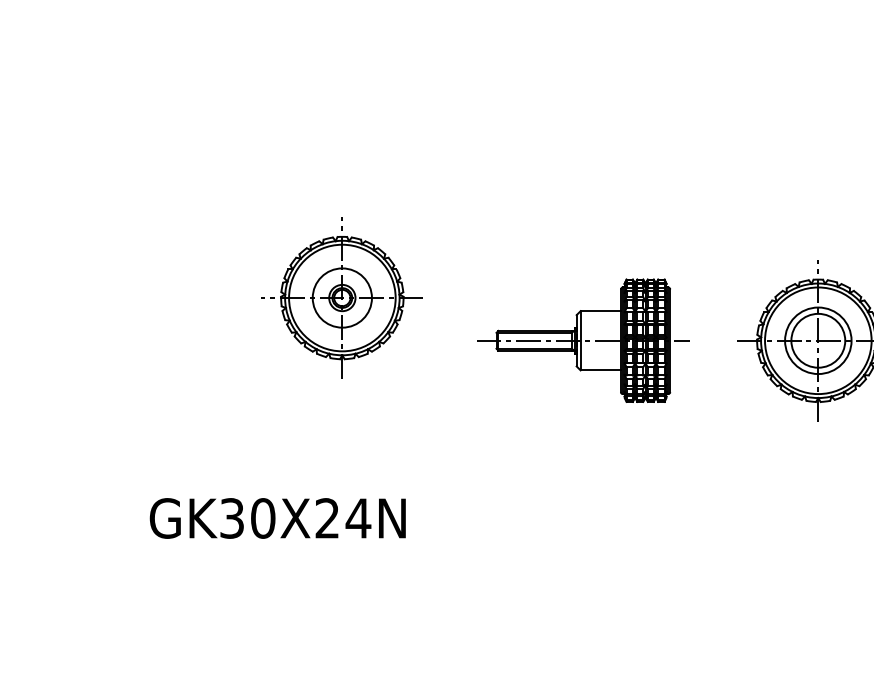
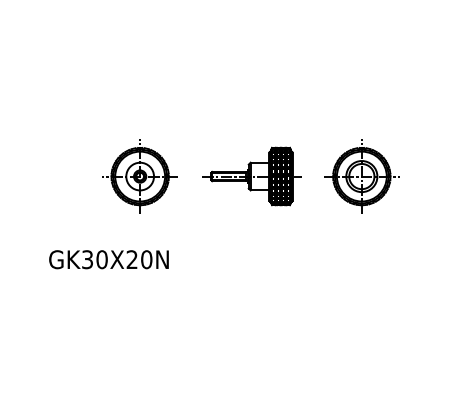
part: (340, 297) -> (139, 176), moved
text: (358, 518) -> (146, 259), GK30X24N -> GK30X20N

